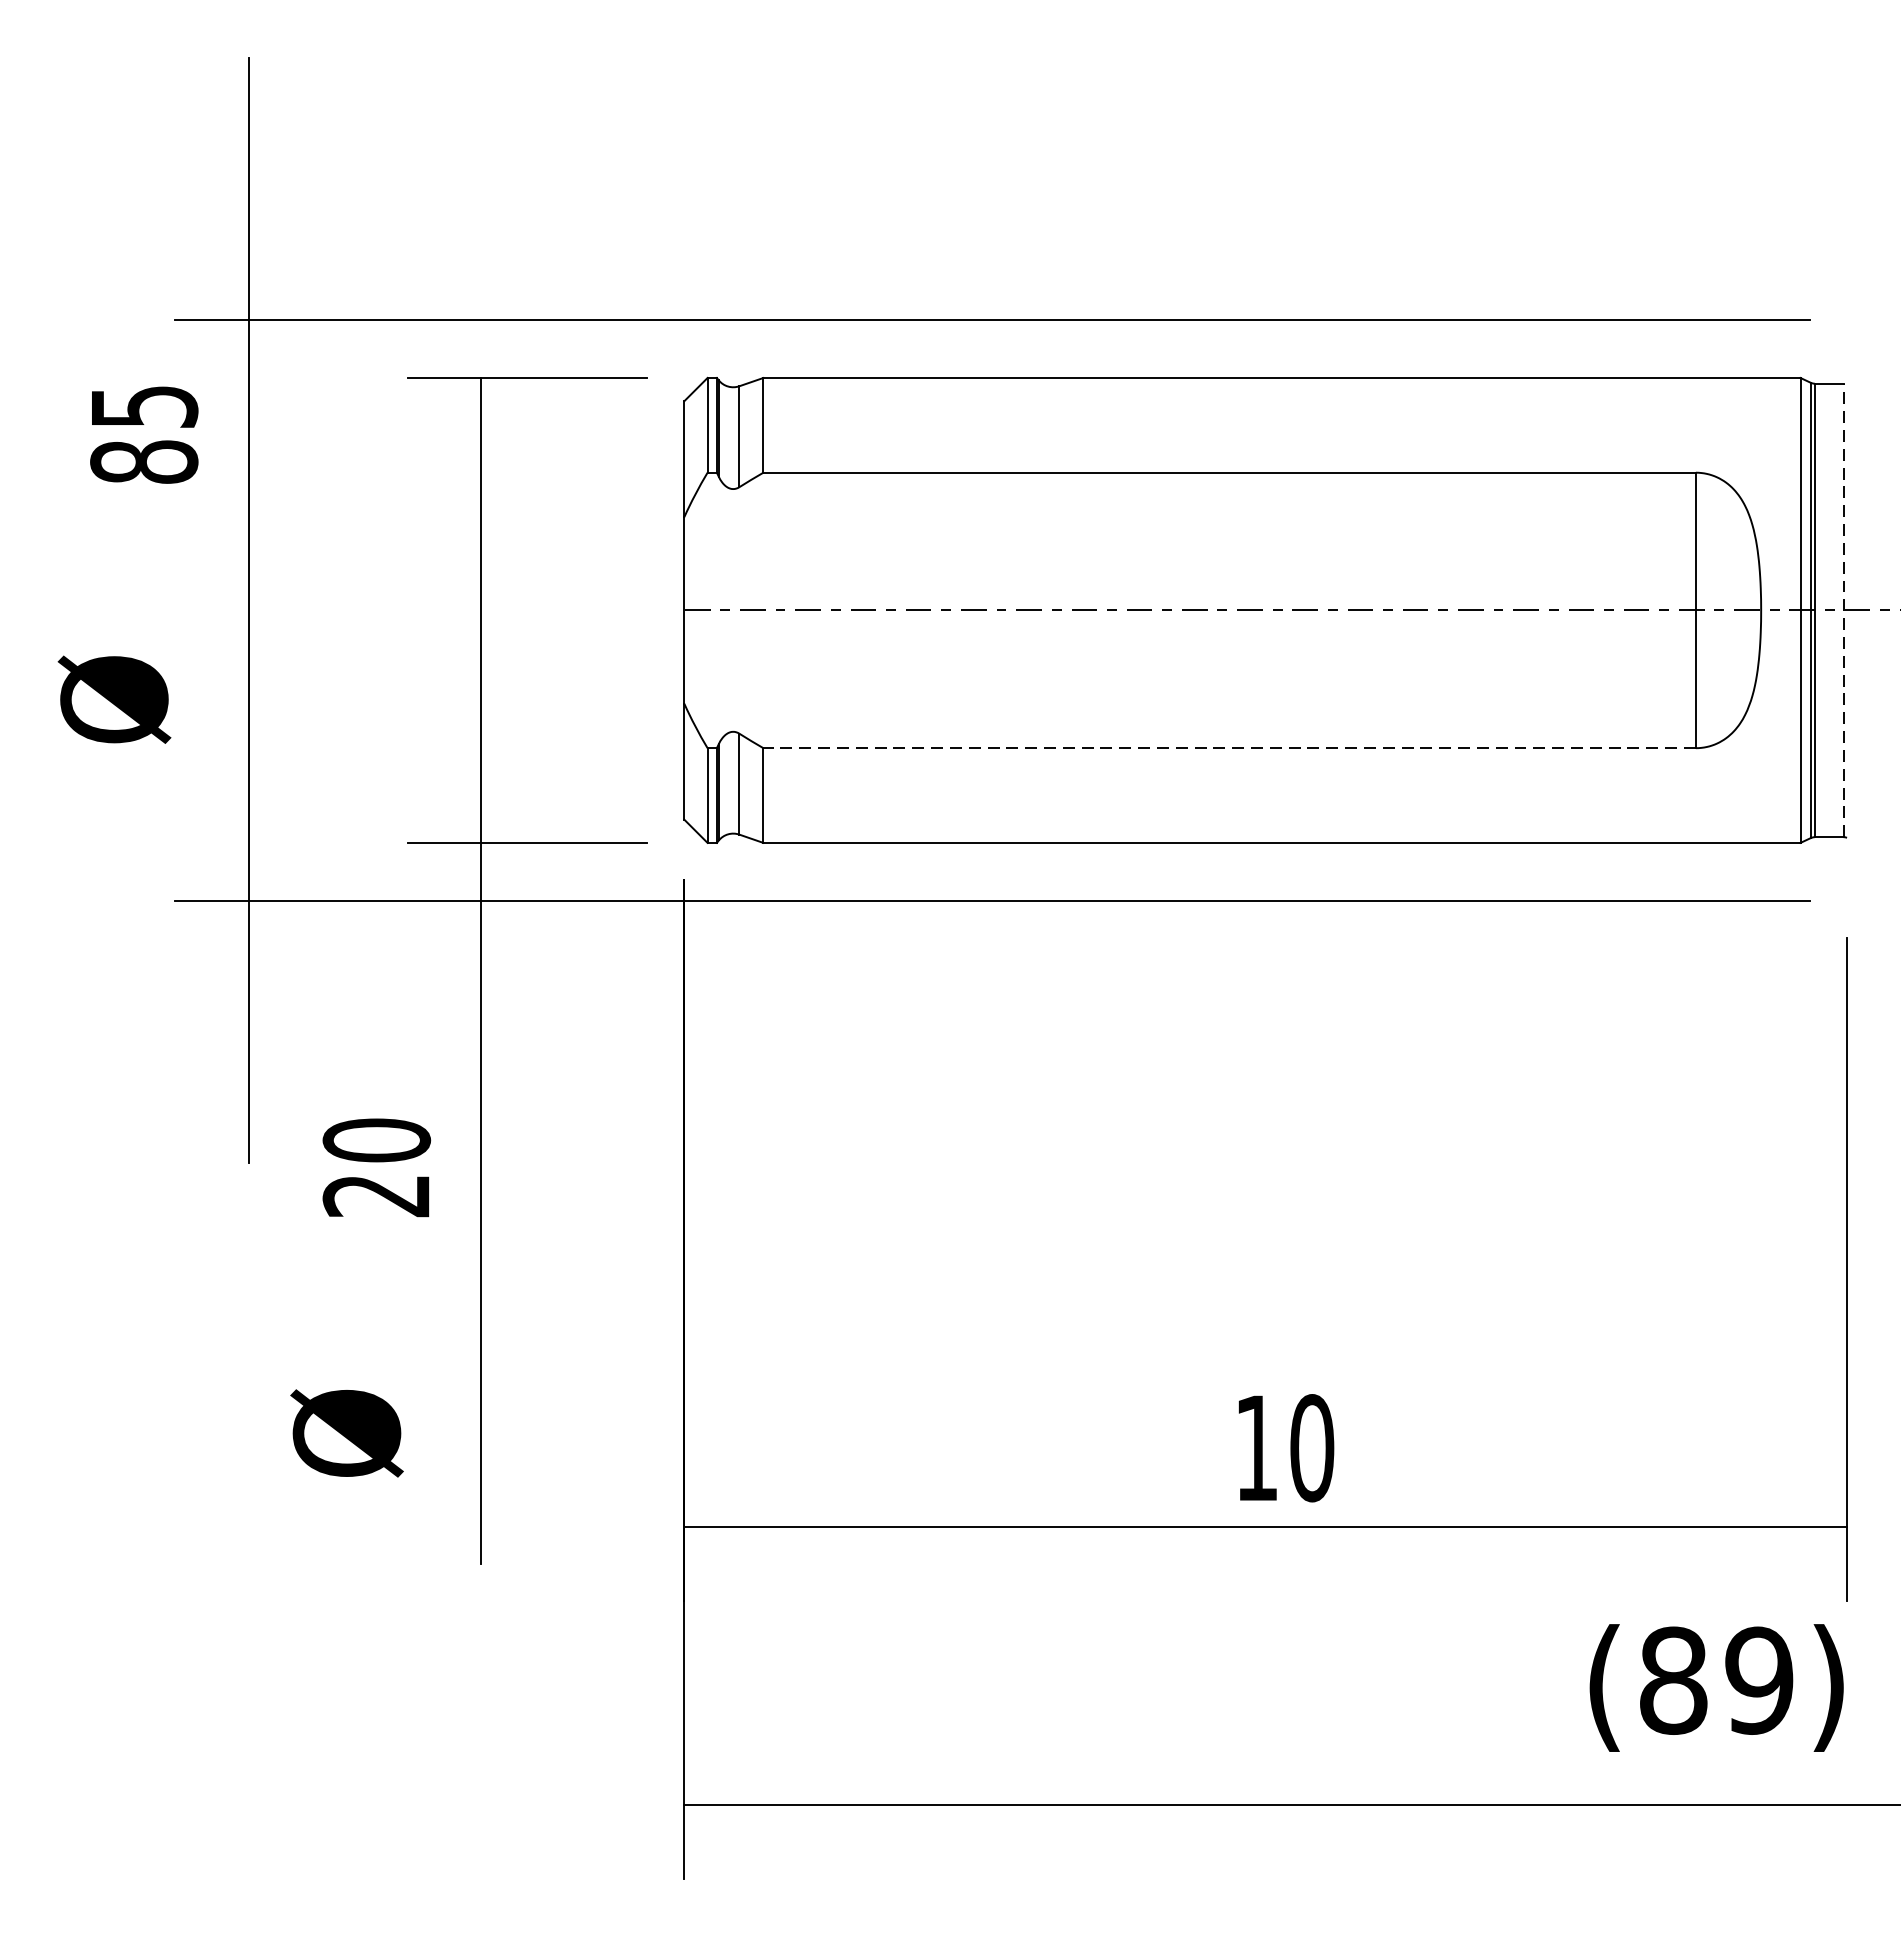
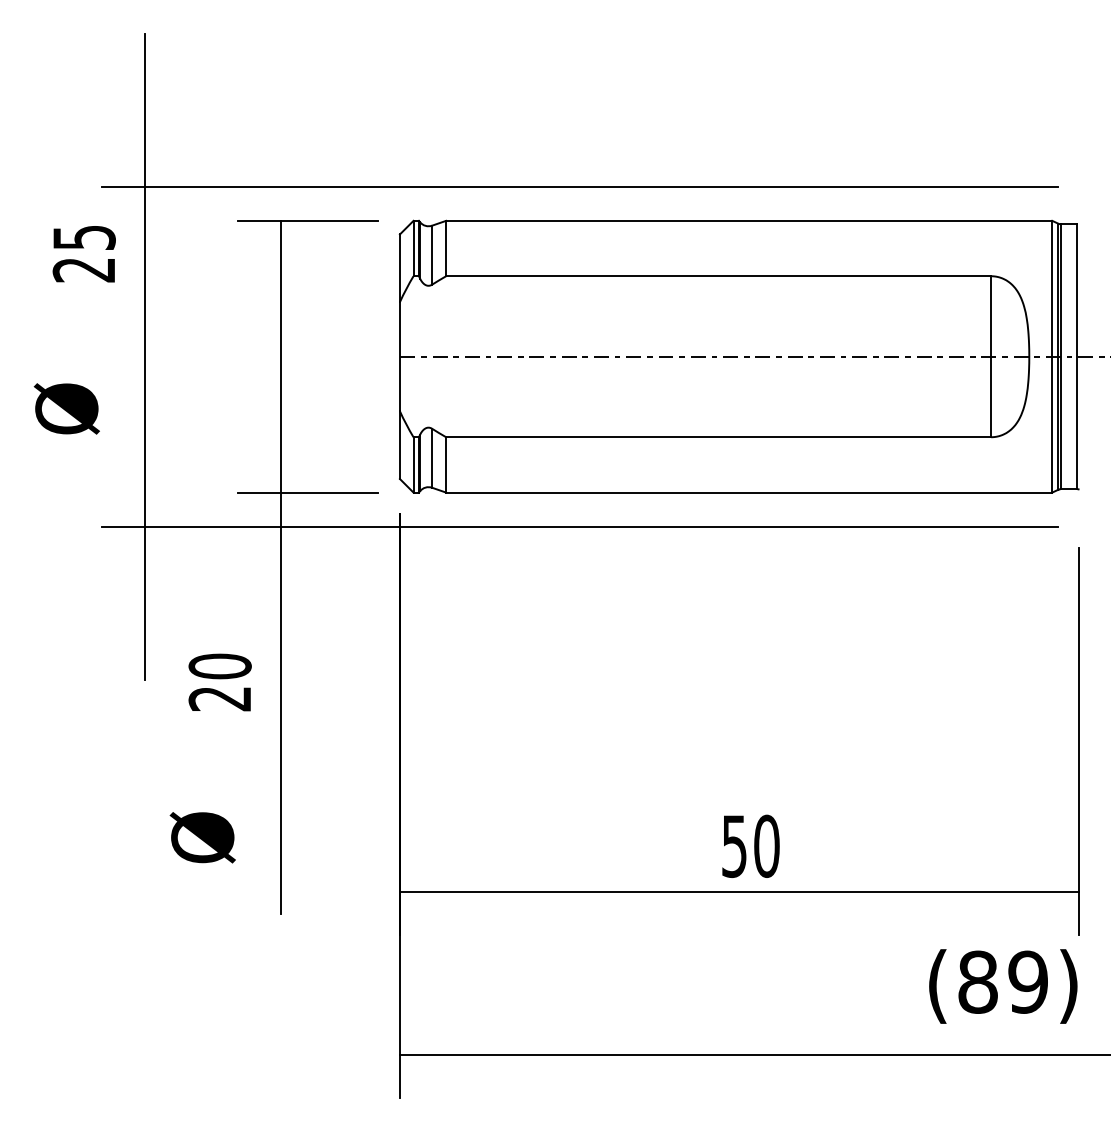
text: (142, 461) -> (83, 269), 85 -> 25
line: (1843, 610) -> (1077, 356), dashed -> solid
line: (1229, 748) -> (718, 437), dashed -> solid
text: (1256, 1448) -> (734, 846), 10 -> 50

